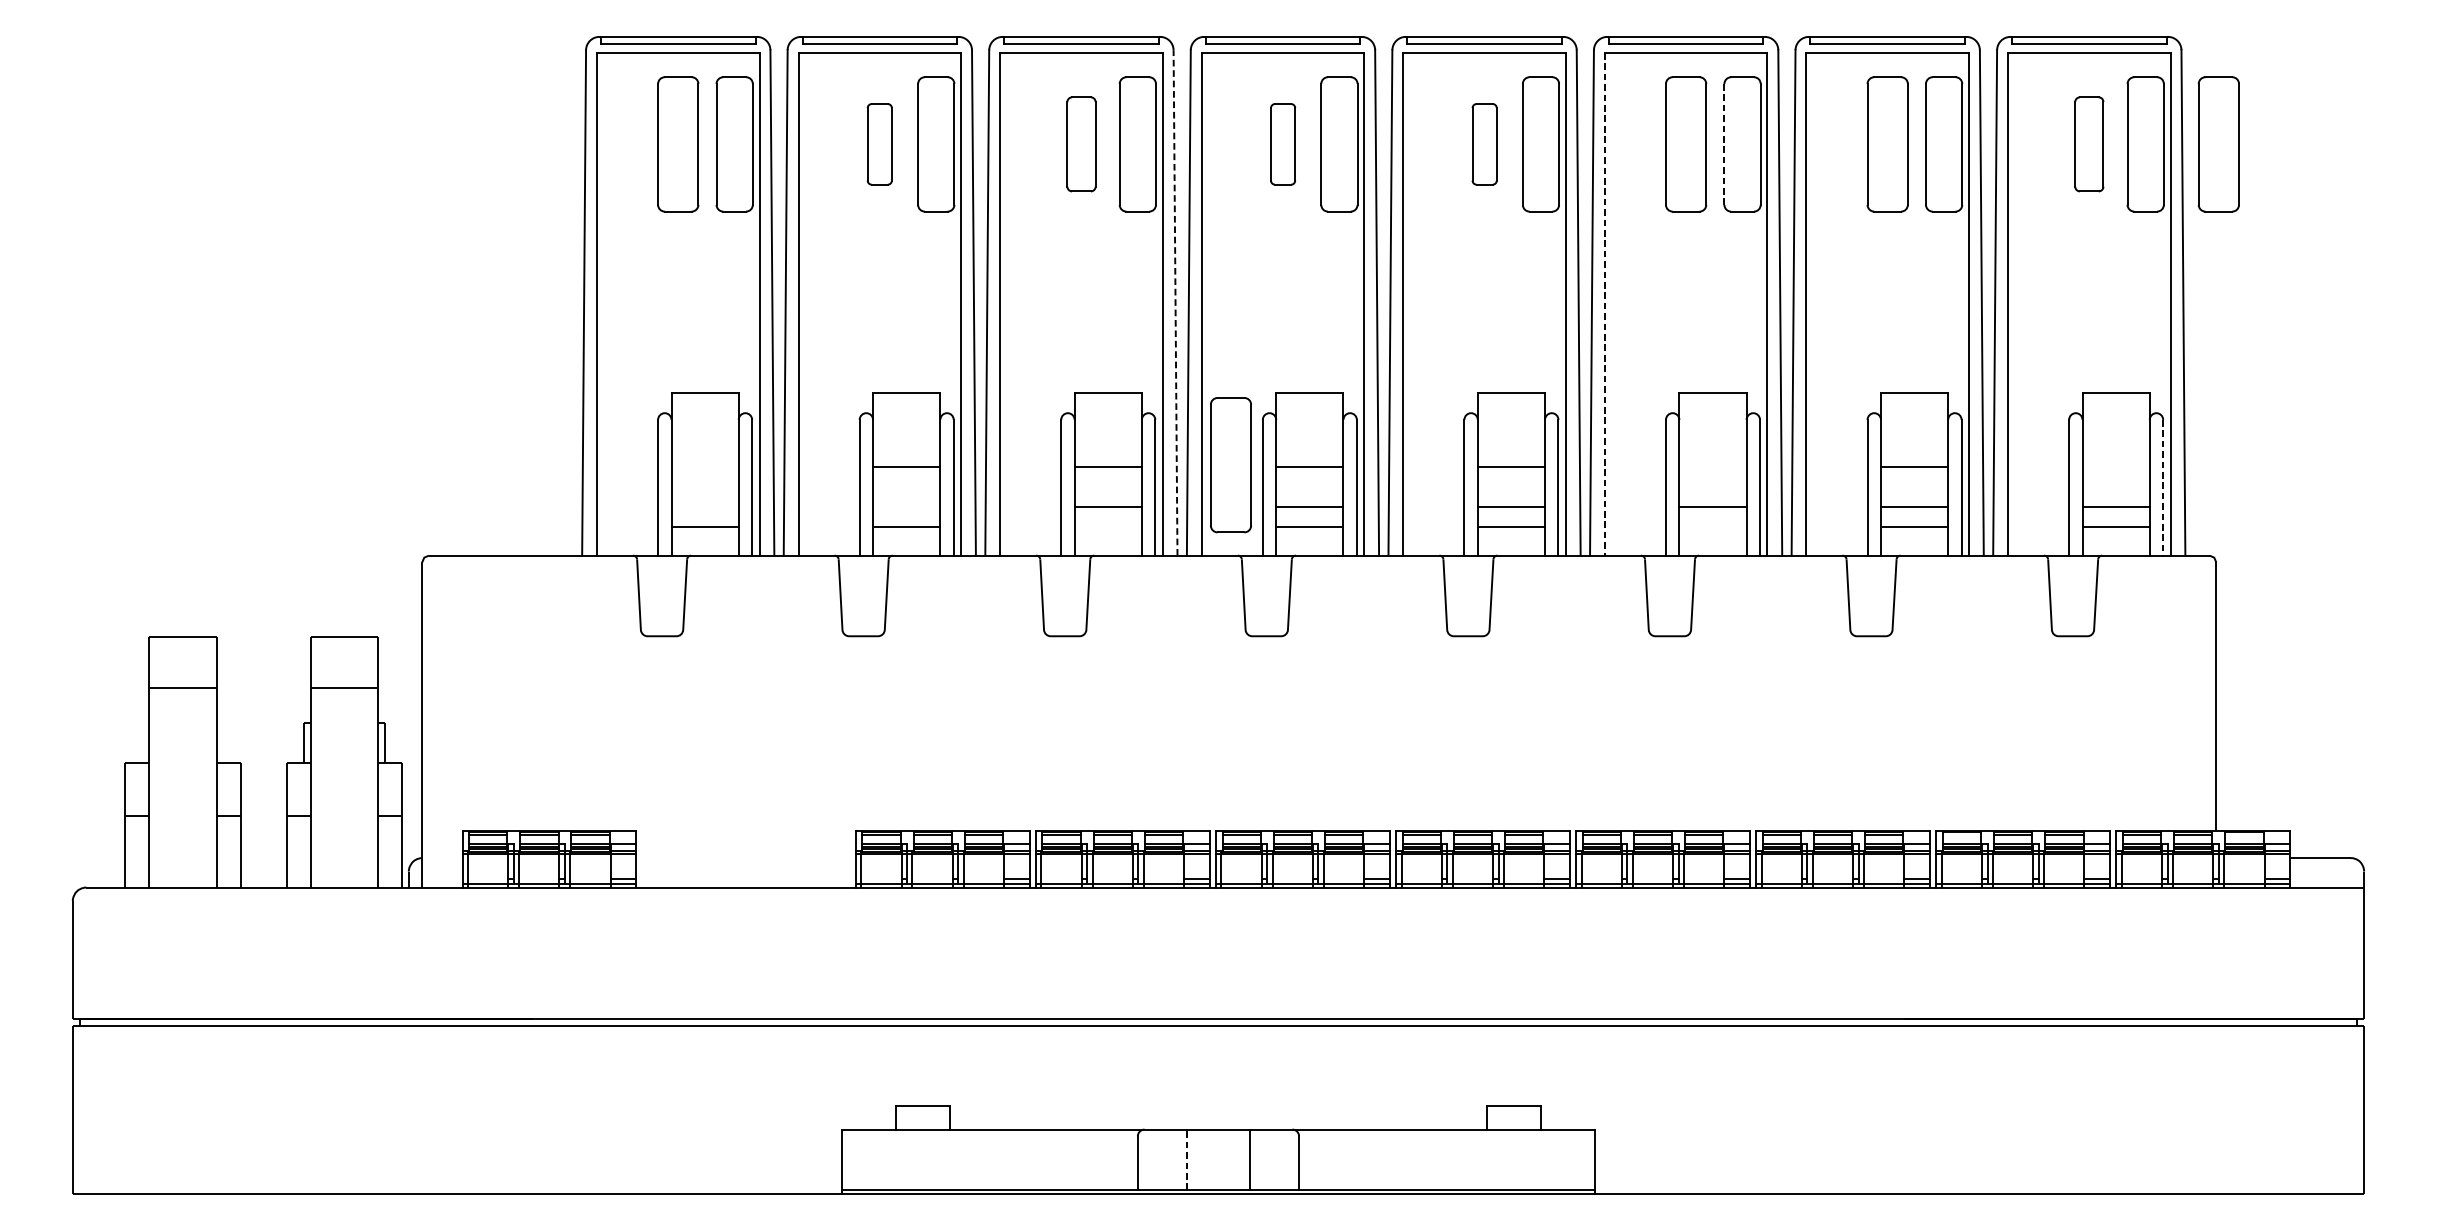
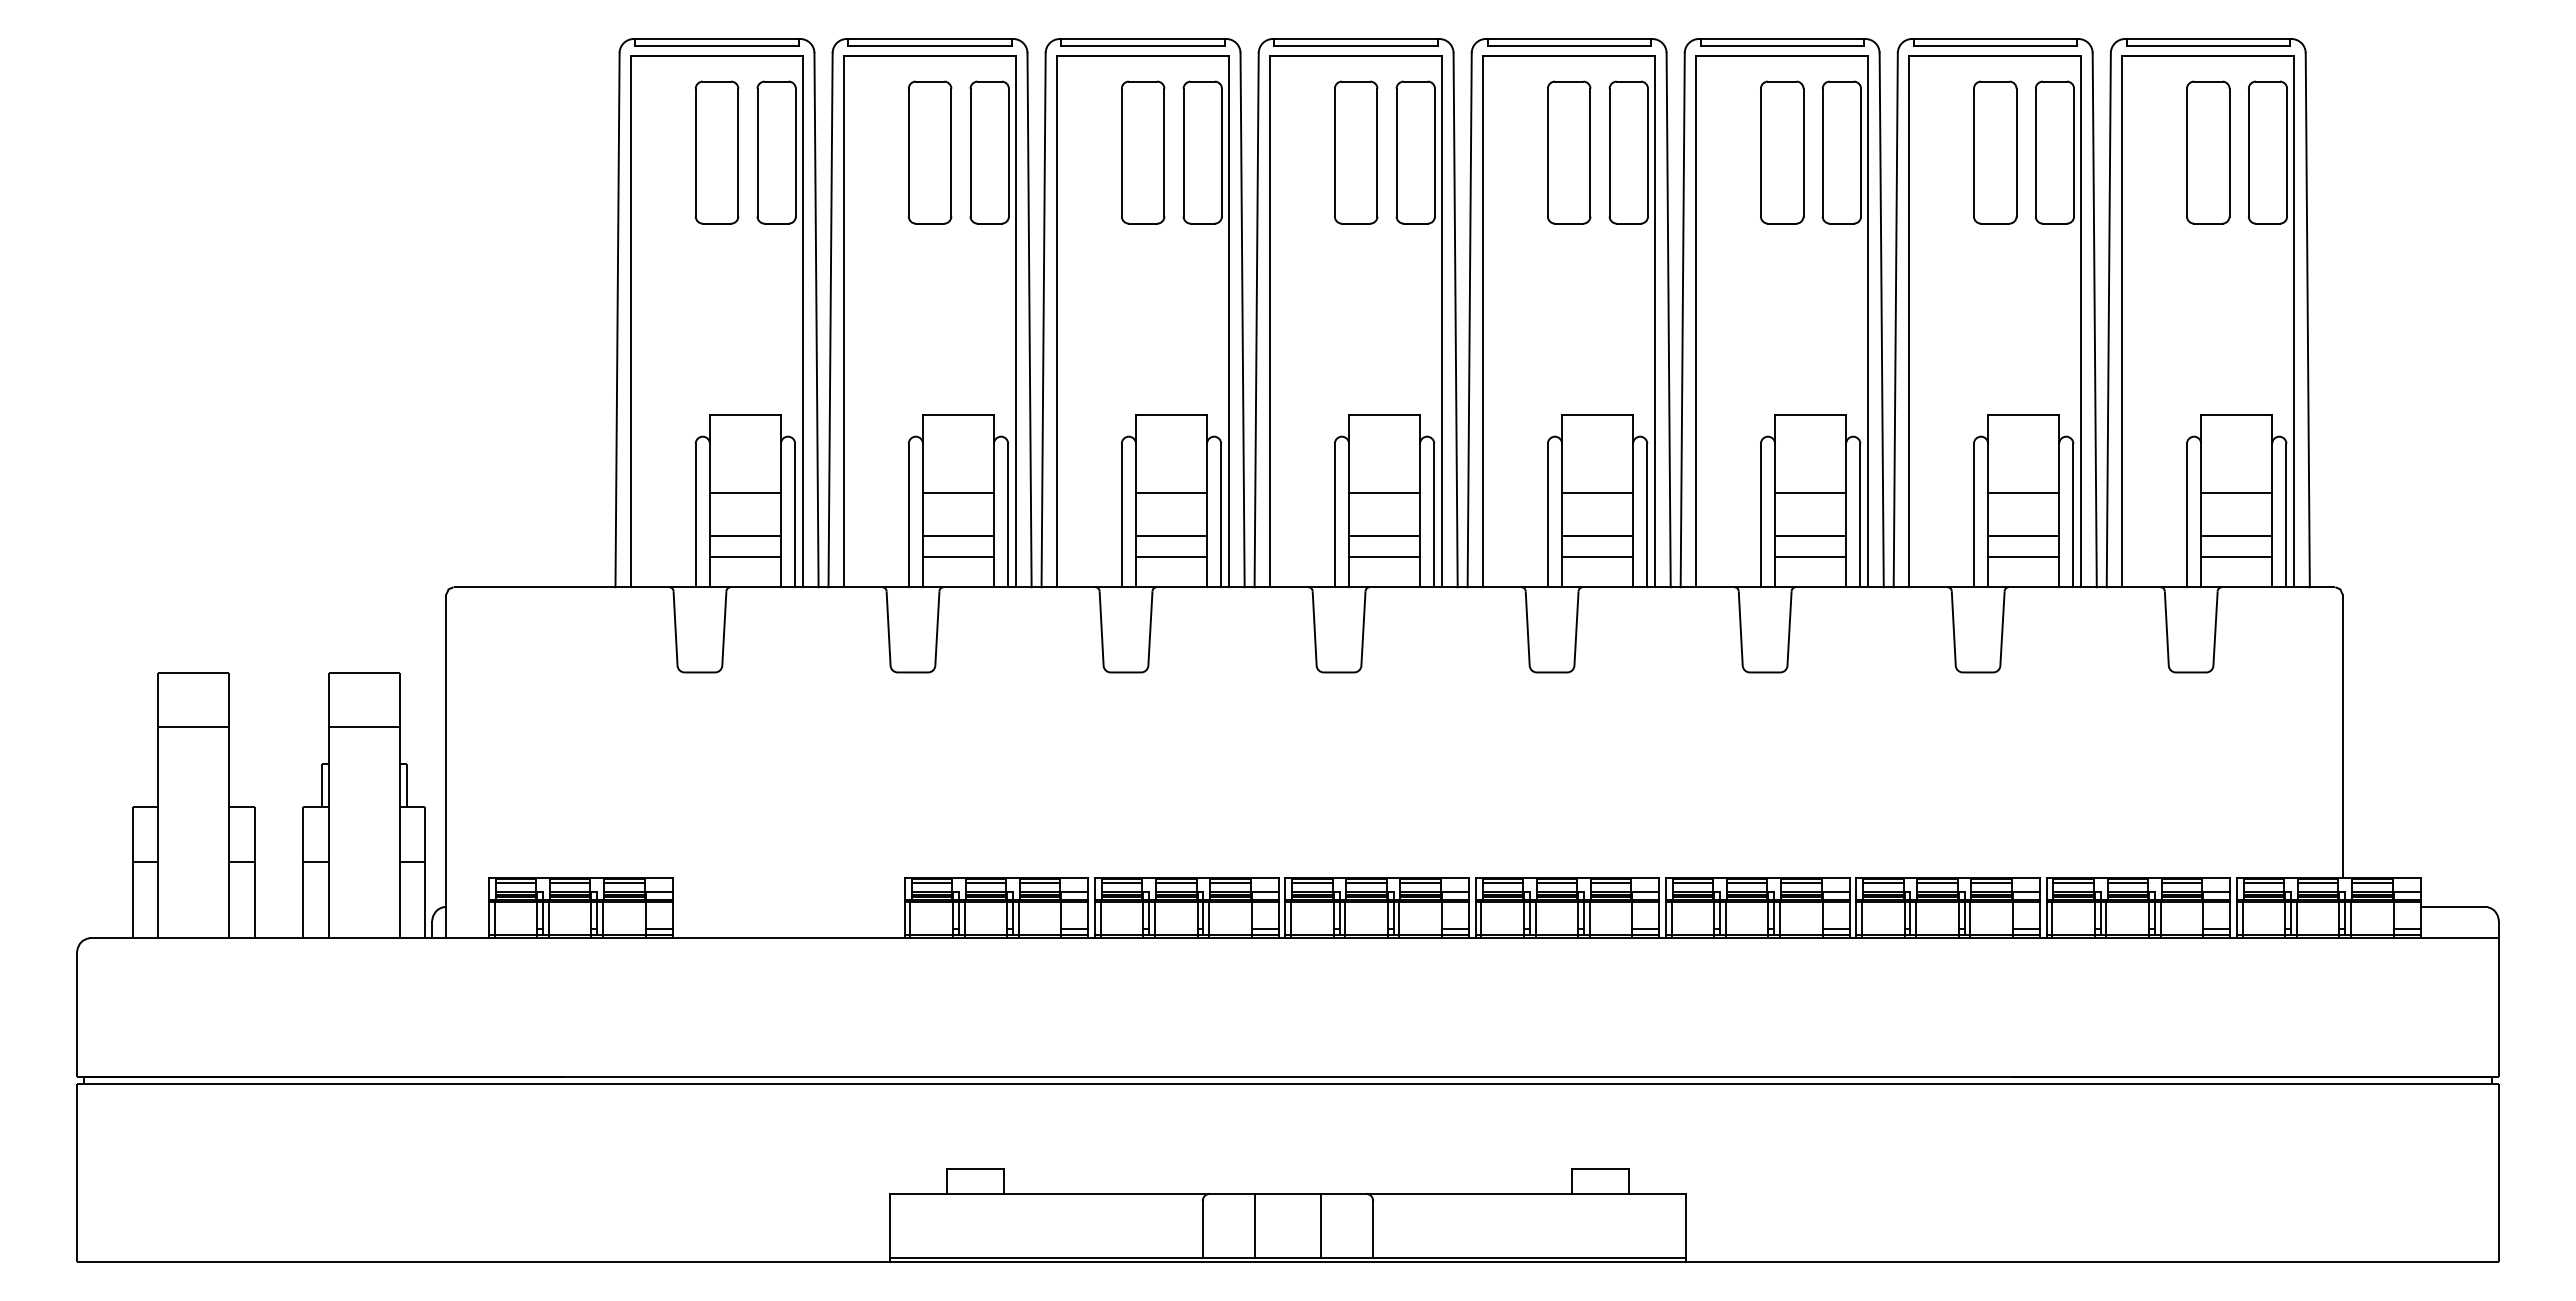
part: (879, 144) -> (929, 152), size x1.67
part: (1081, 144) -> (1143, 152), size x1.43
part: (1283, 144) -> (1356, 152), size x1.67
part: (1484, 144) -> (1569, 152), size x1.67
line: (1724, 144) -> (1822, 152), dashed -> solid
part: (2089, 144) -> (2208, 152), size x1.43
part: (2219, 144) -> (2345, 152), removed
line: (1175, 302) -> (1242, 319), dashed -> solid
line: (1605, 304) -> (1696, 321), dashed -> solid
part: (1231, 465) -> (1301, 491), removed
line: (704, 466) -> (744, 493), added
line: (1712, 466) -> (1810, 493), added
line: (2115, 466) -> (2236, 493), added
line: (2163, 487) -> (2286, 515), dashed -> solid
line: (704, 507) -> (744, 536), added
line: (905, 507) -> (957, 536), added
line: (1108, 527) -> (1171, 557), added
line: (1712, 527) -> (1810, 557), added
line: (1961, 835) -> (2073, 882), added
line: (2244, 835) -> (2372, 882), added
line: (1186, 1159) -> (1254, 1225), dashed -> solid

